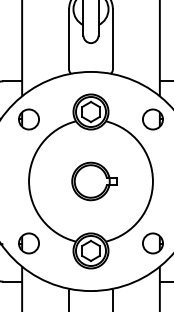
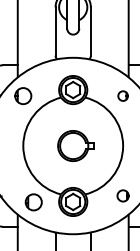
part: (152, 119) -> (122, 96), size x0.6
part: (28, 243) -> (33, 202), moved
part: (152, 243) -> (122, 195), size x0.7

